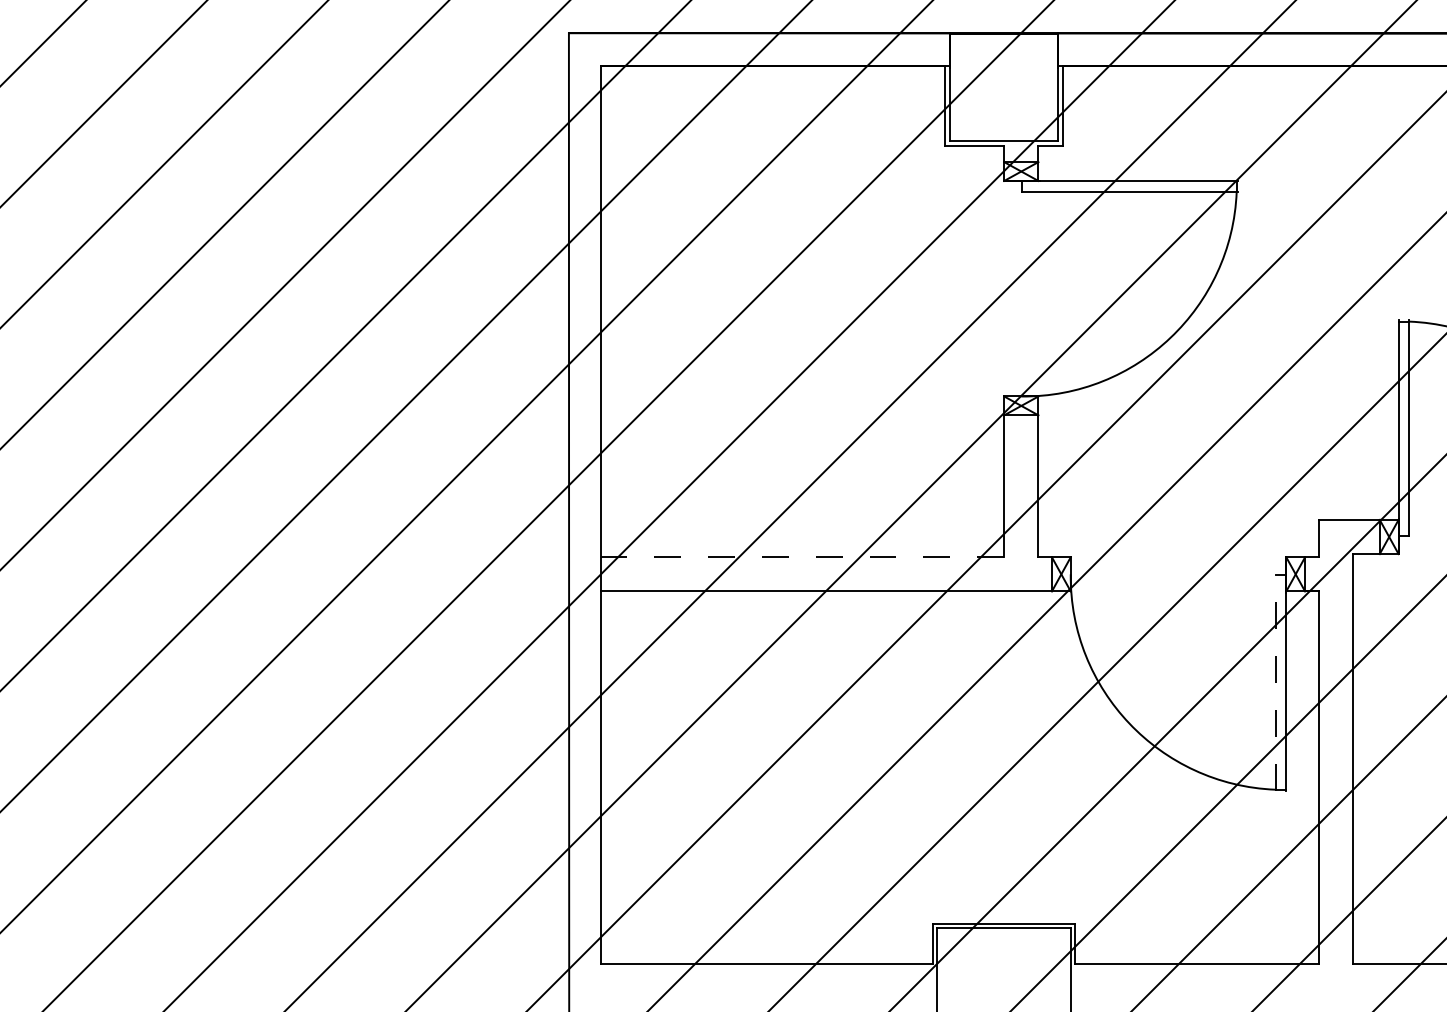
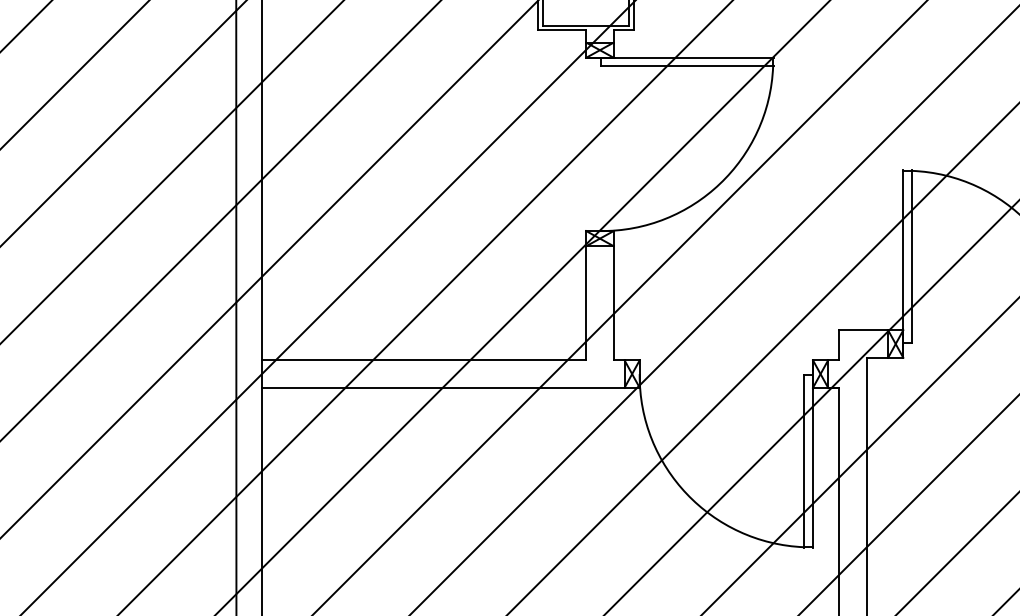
line: (802, 557) -> (424, 360), dashed -> solid
line: (1275, 683) -> (804, 461), dashed -> solid

